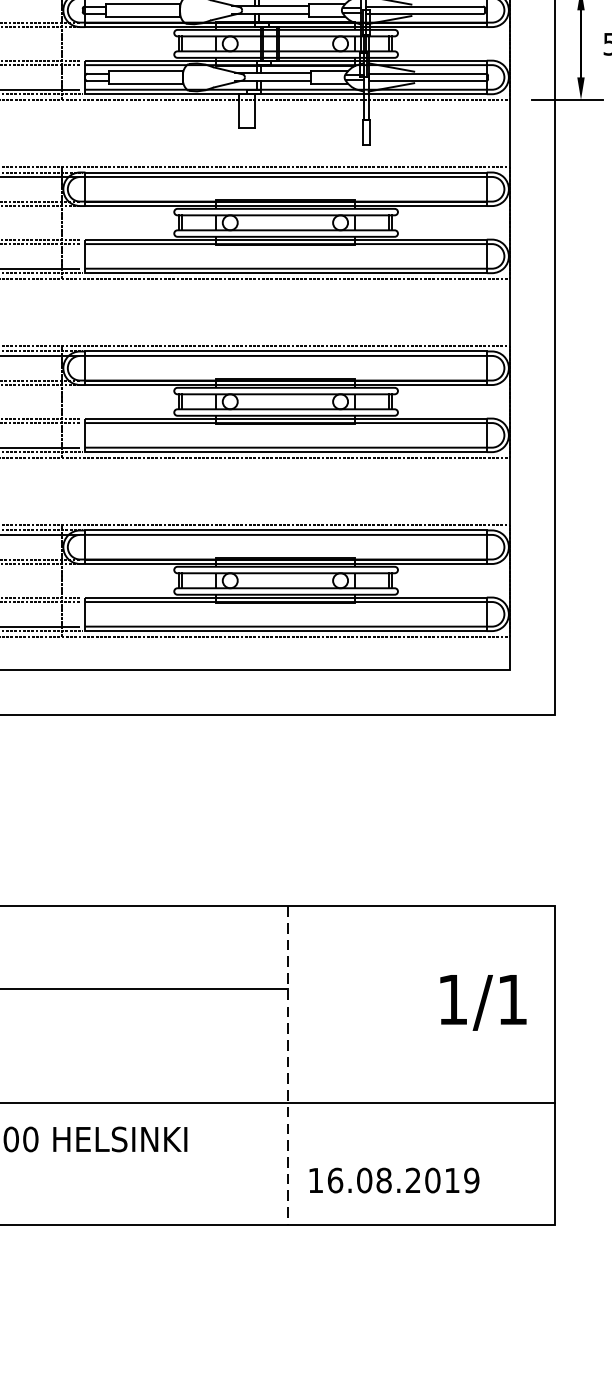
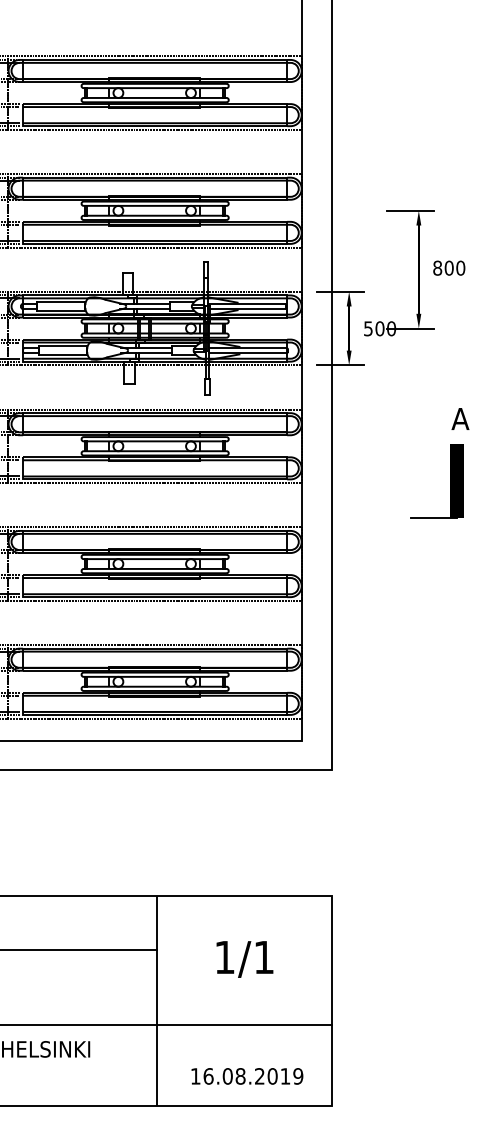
text: (482, 1002) -> (244, 959), moved
line: (288, 1065) -> (156, 1000), dashed -> solid
text: (394, 1180) -> (247, 1076), moved

